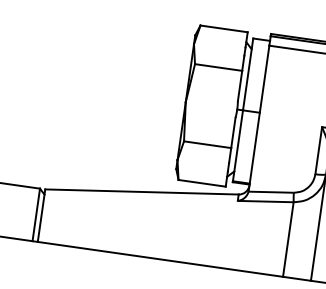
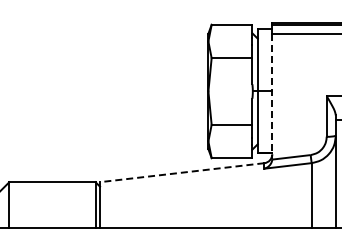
line: (259, 118) -> (272, 96), solid -> dashed
line: (142, 191) -> (182, 172), solid -> dashed

